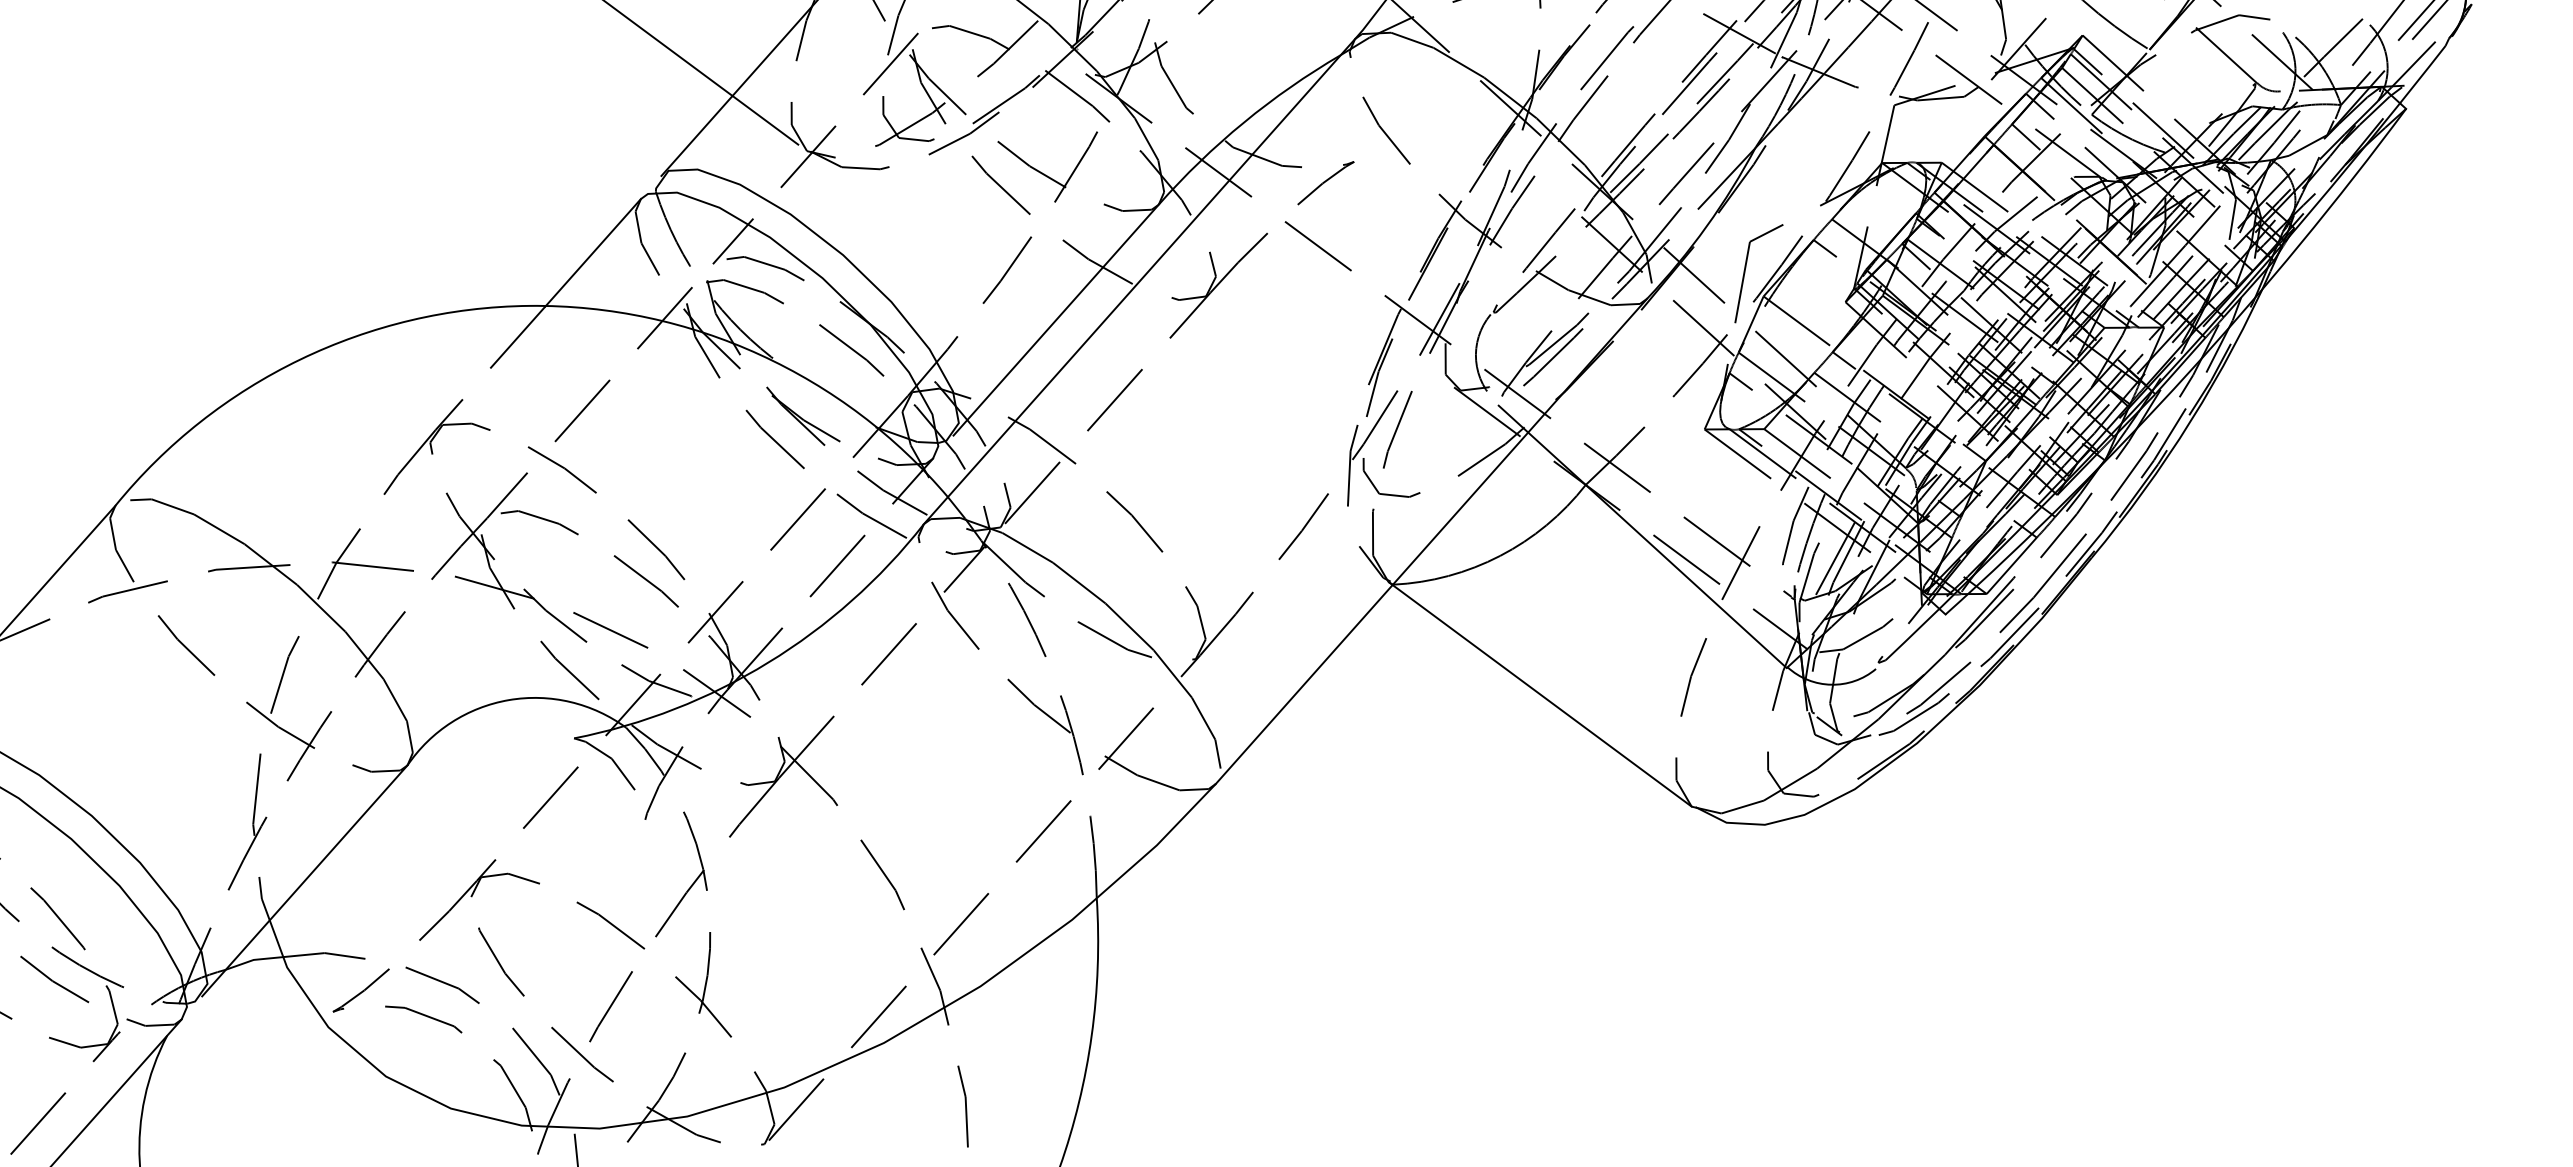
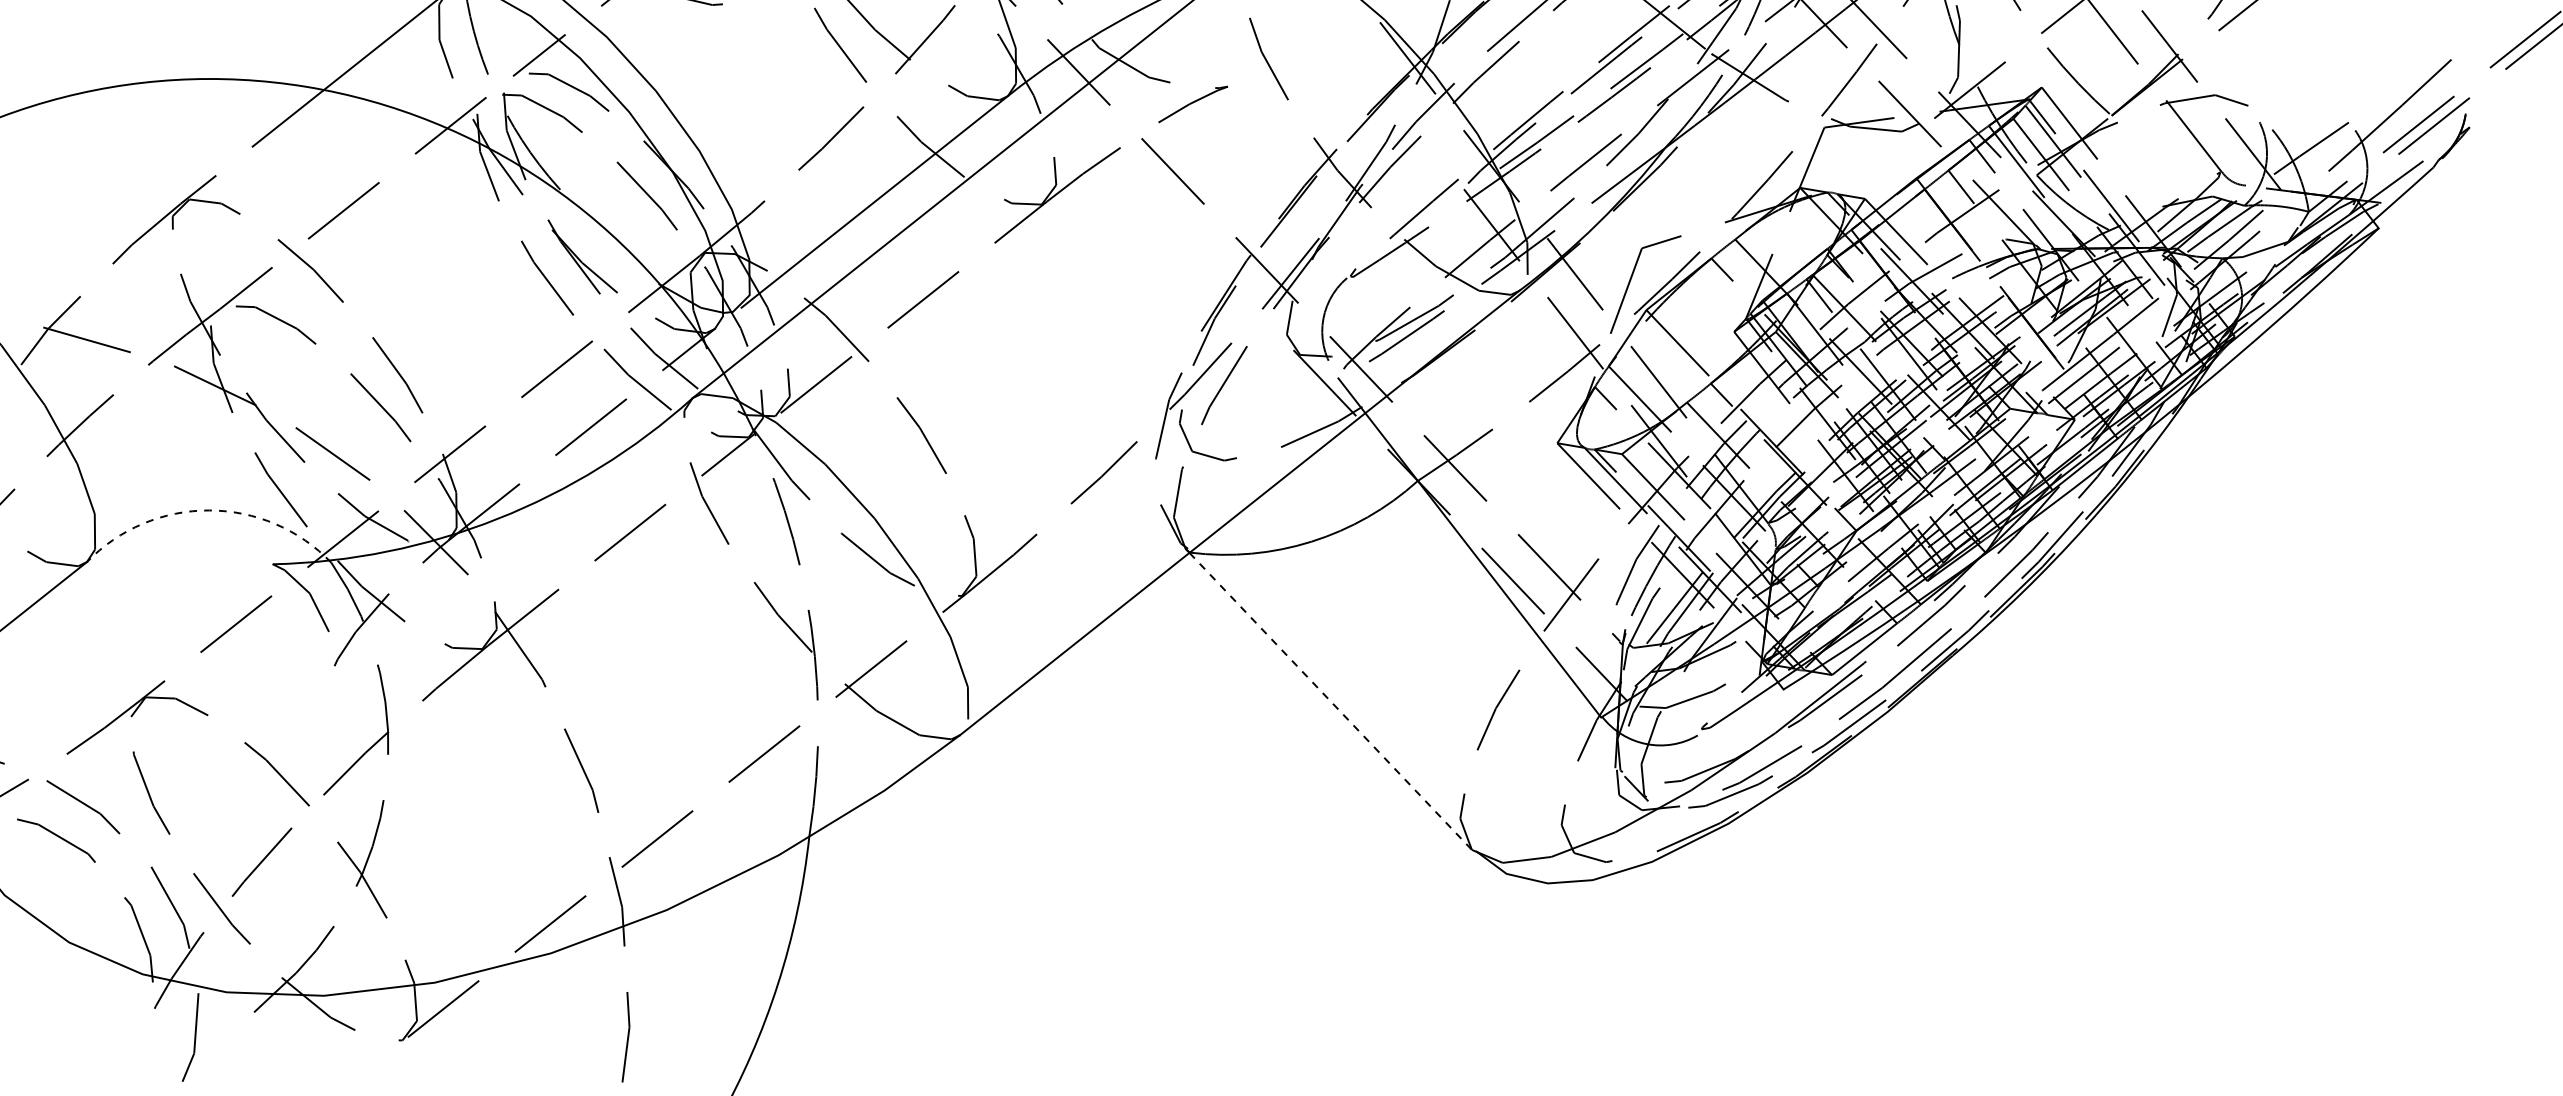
line: (1542, 696) -> (1330, 702), solid -> dashed
arc: (508, 700) -> (208, 510), solid -> dashed

